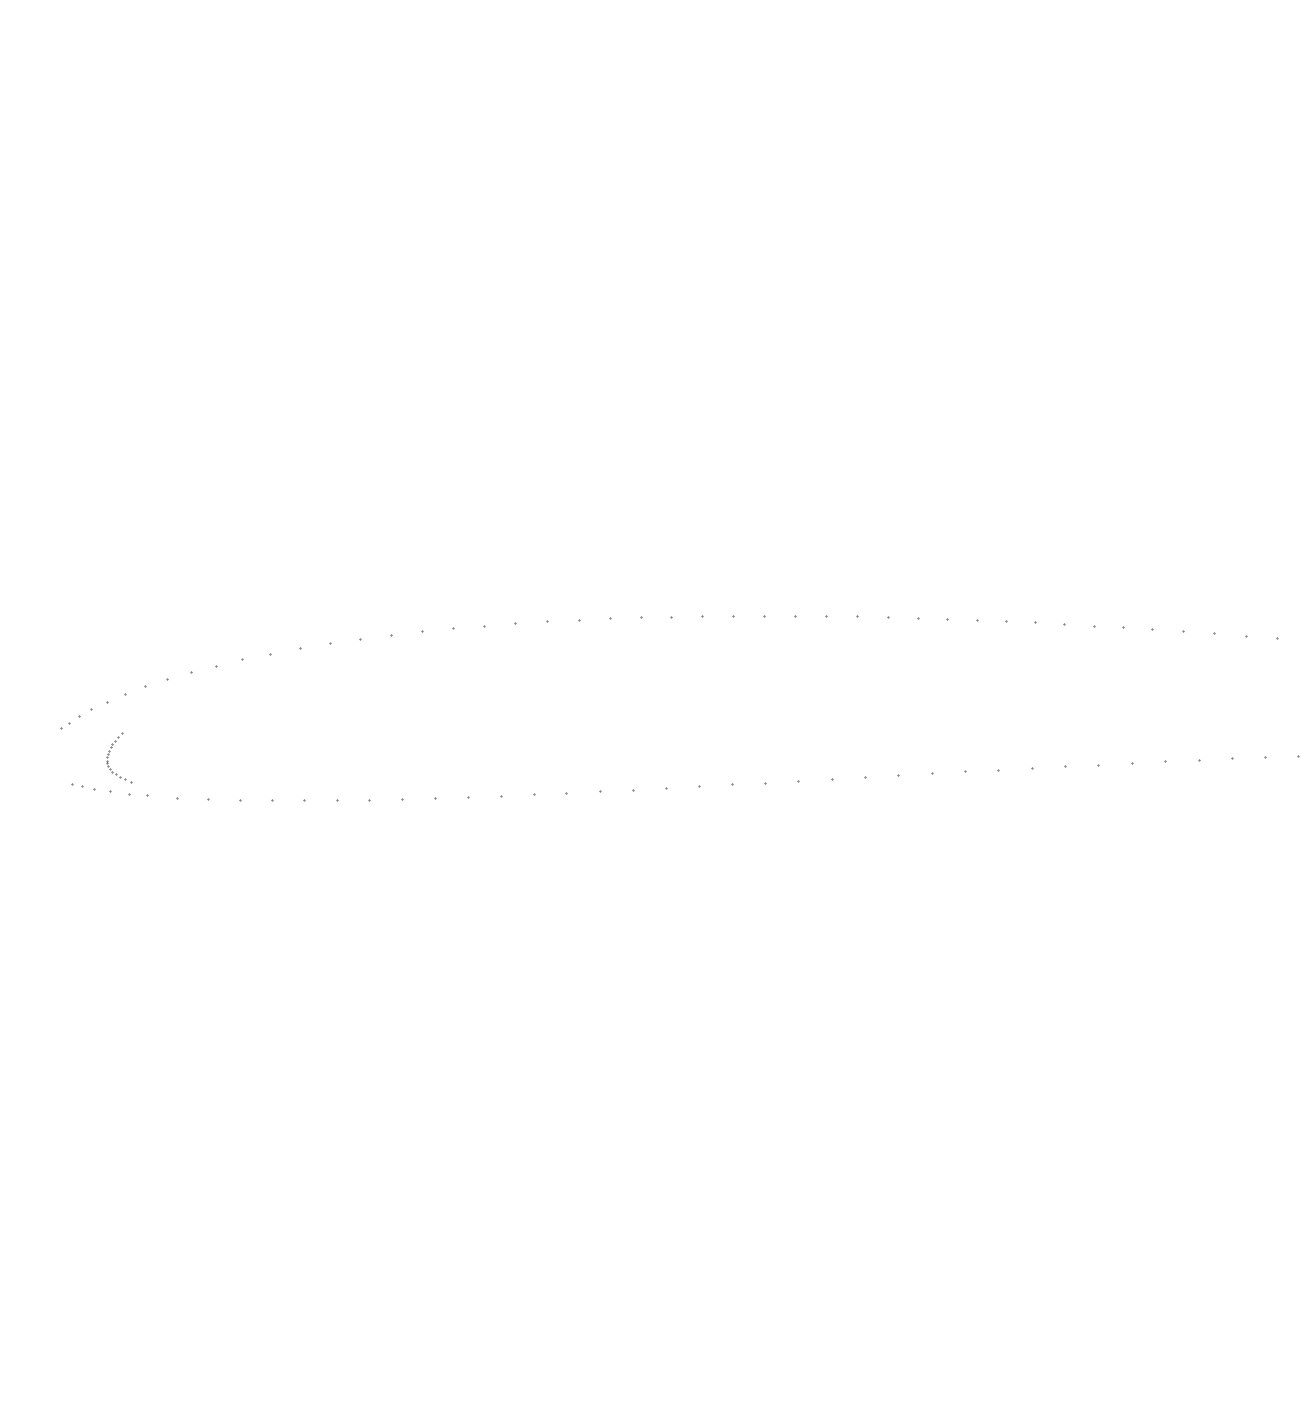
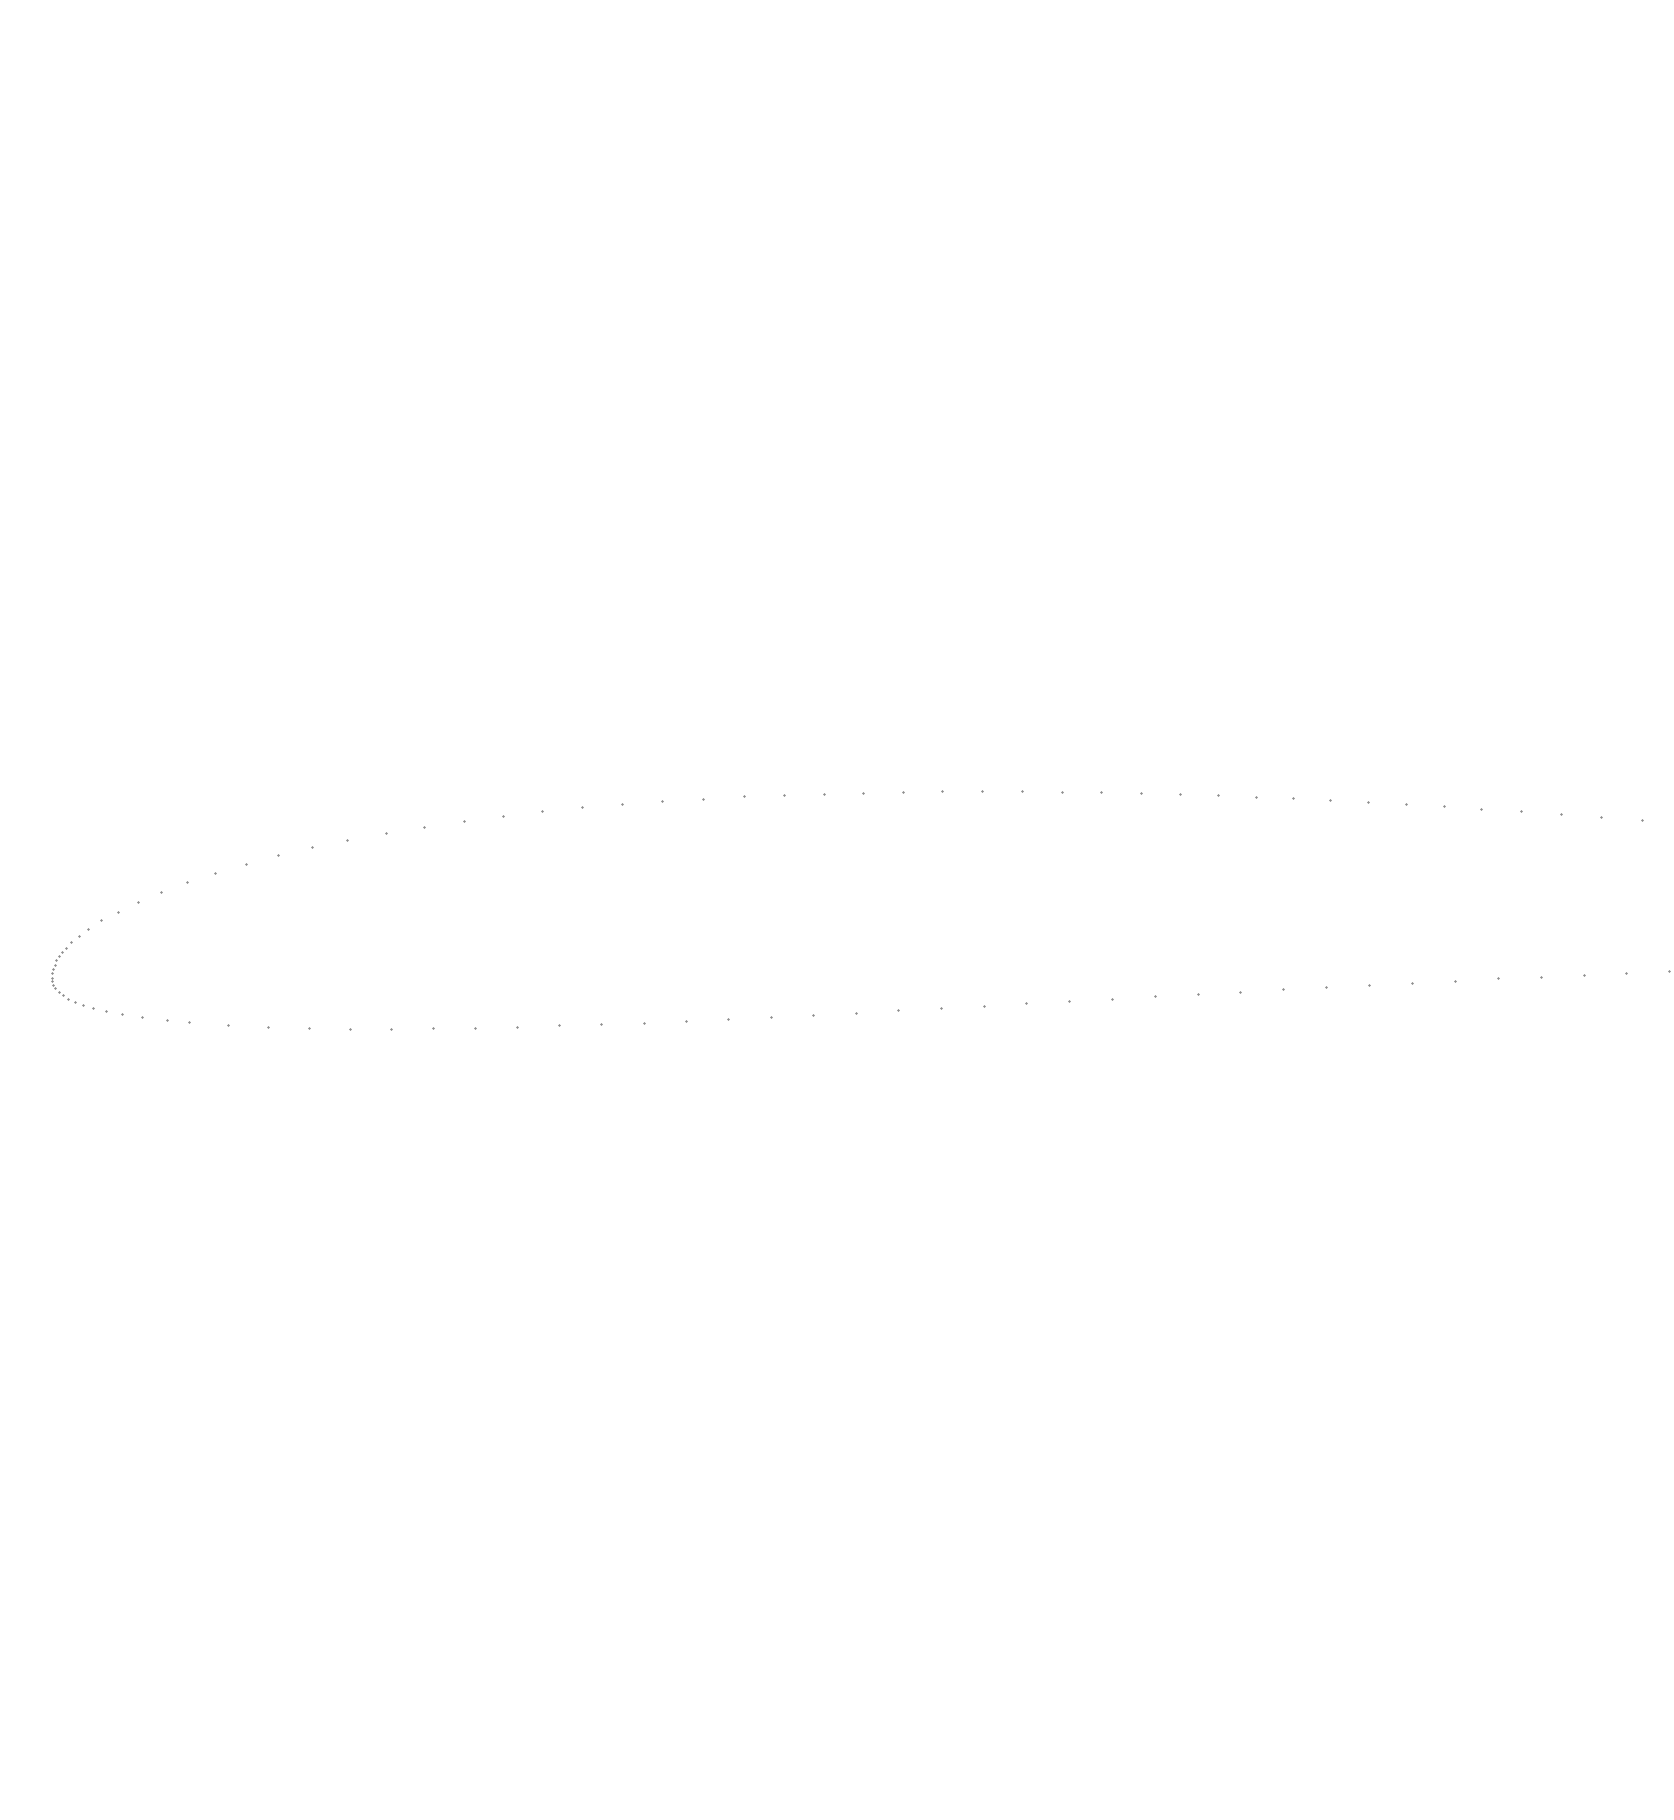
part: (110, 751) -> (56, 965), moved

